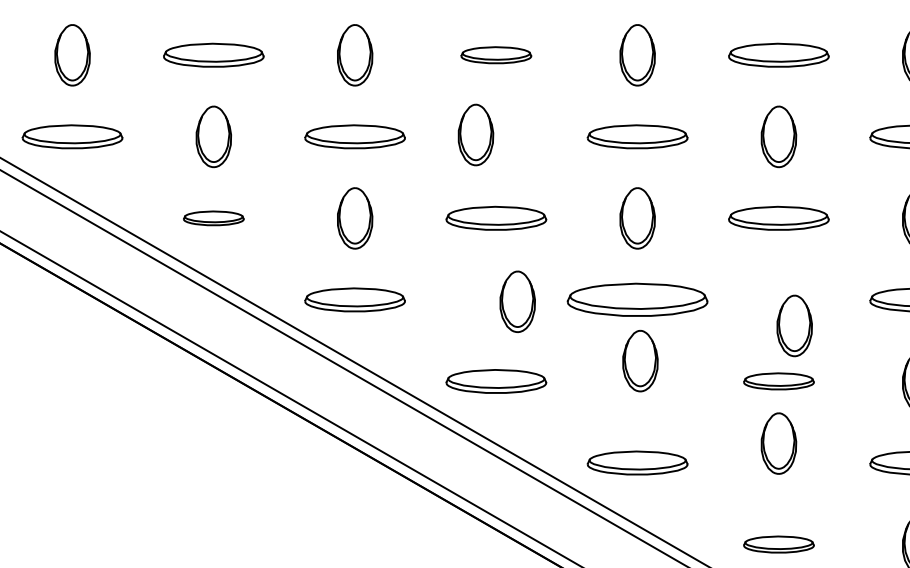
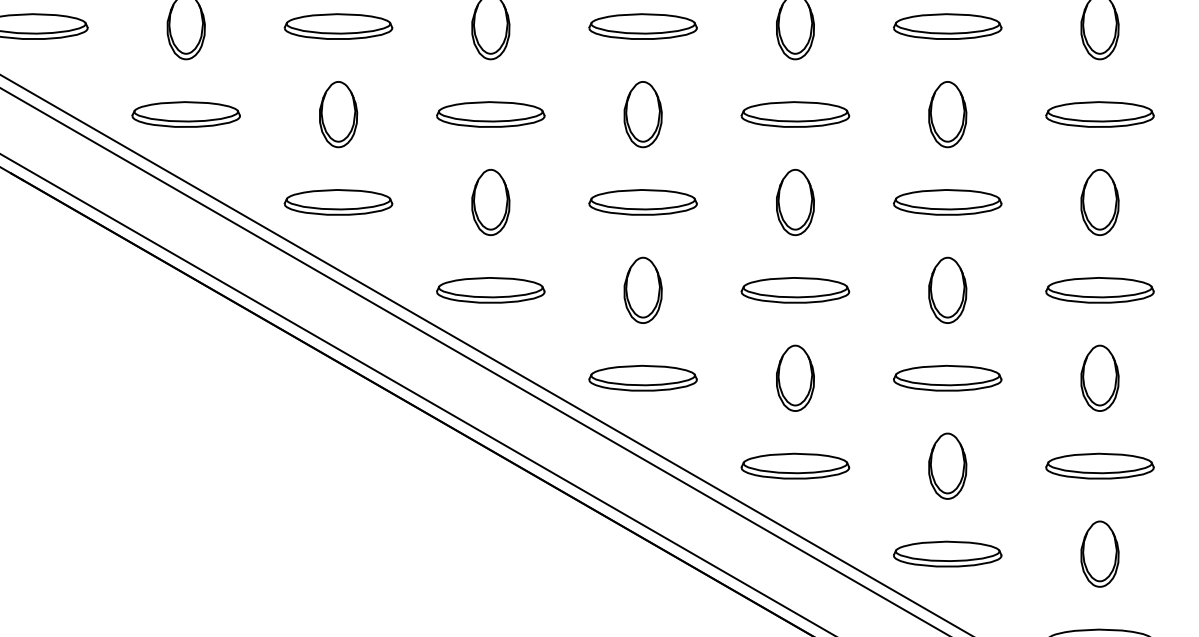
part: (495, 55) -> (642, 26), size x1.43
part: (475, 134) -> (642, 114), moved
part: (213, 218) -> (338, 202), size x1.67
part: (517, 300) -> (642, 289), moved
part: (637, 300) -> (795, 290), size x0.71
part: (794, 325) -> (947, 289), moved
part: (640, 360) -> (795, 377), moved
part: (778, 380) -> (947, 377), size x1.43
part: (778, 442) -> (947, 465), moved
part: (778, 544) -> (947, 553), size x1.43

